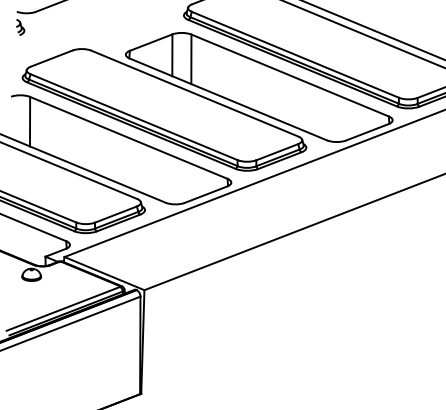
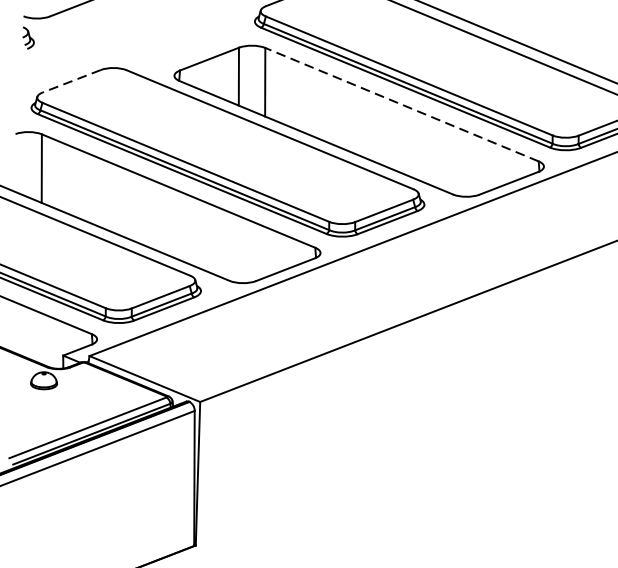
line: (51, 58) -> (71, 81), solid -> dashed
line: (290, 75) -> (402, 104), solid -> dashed

